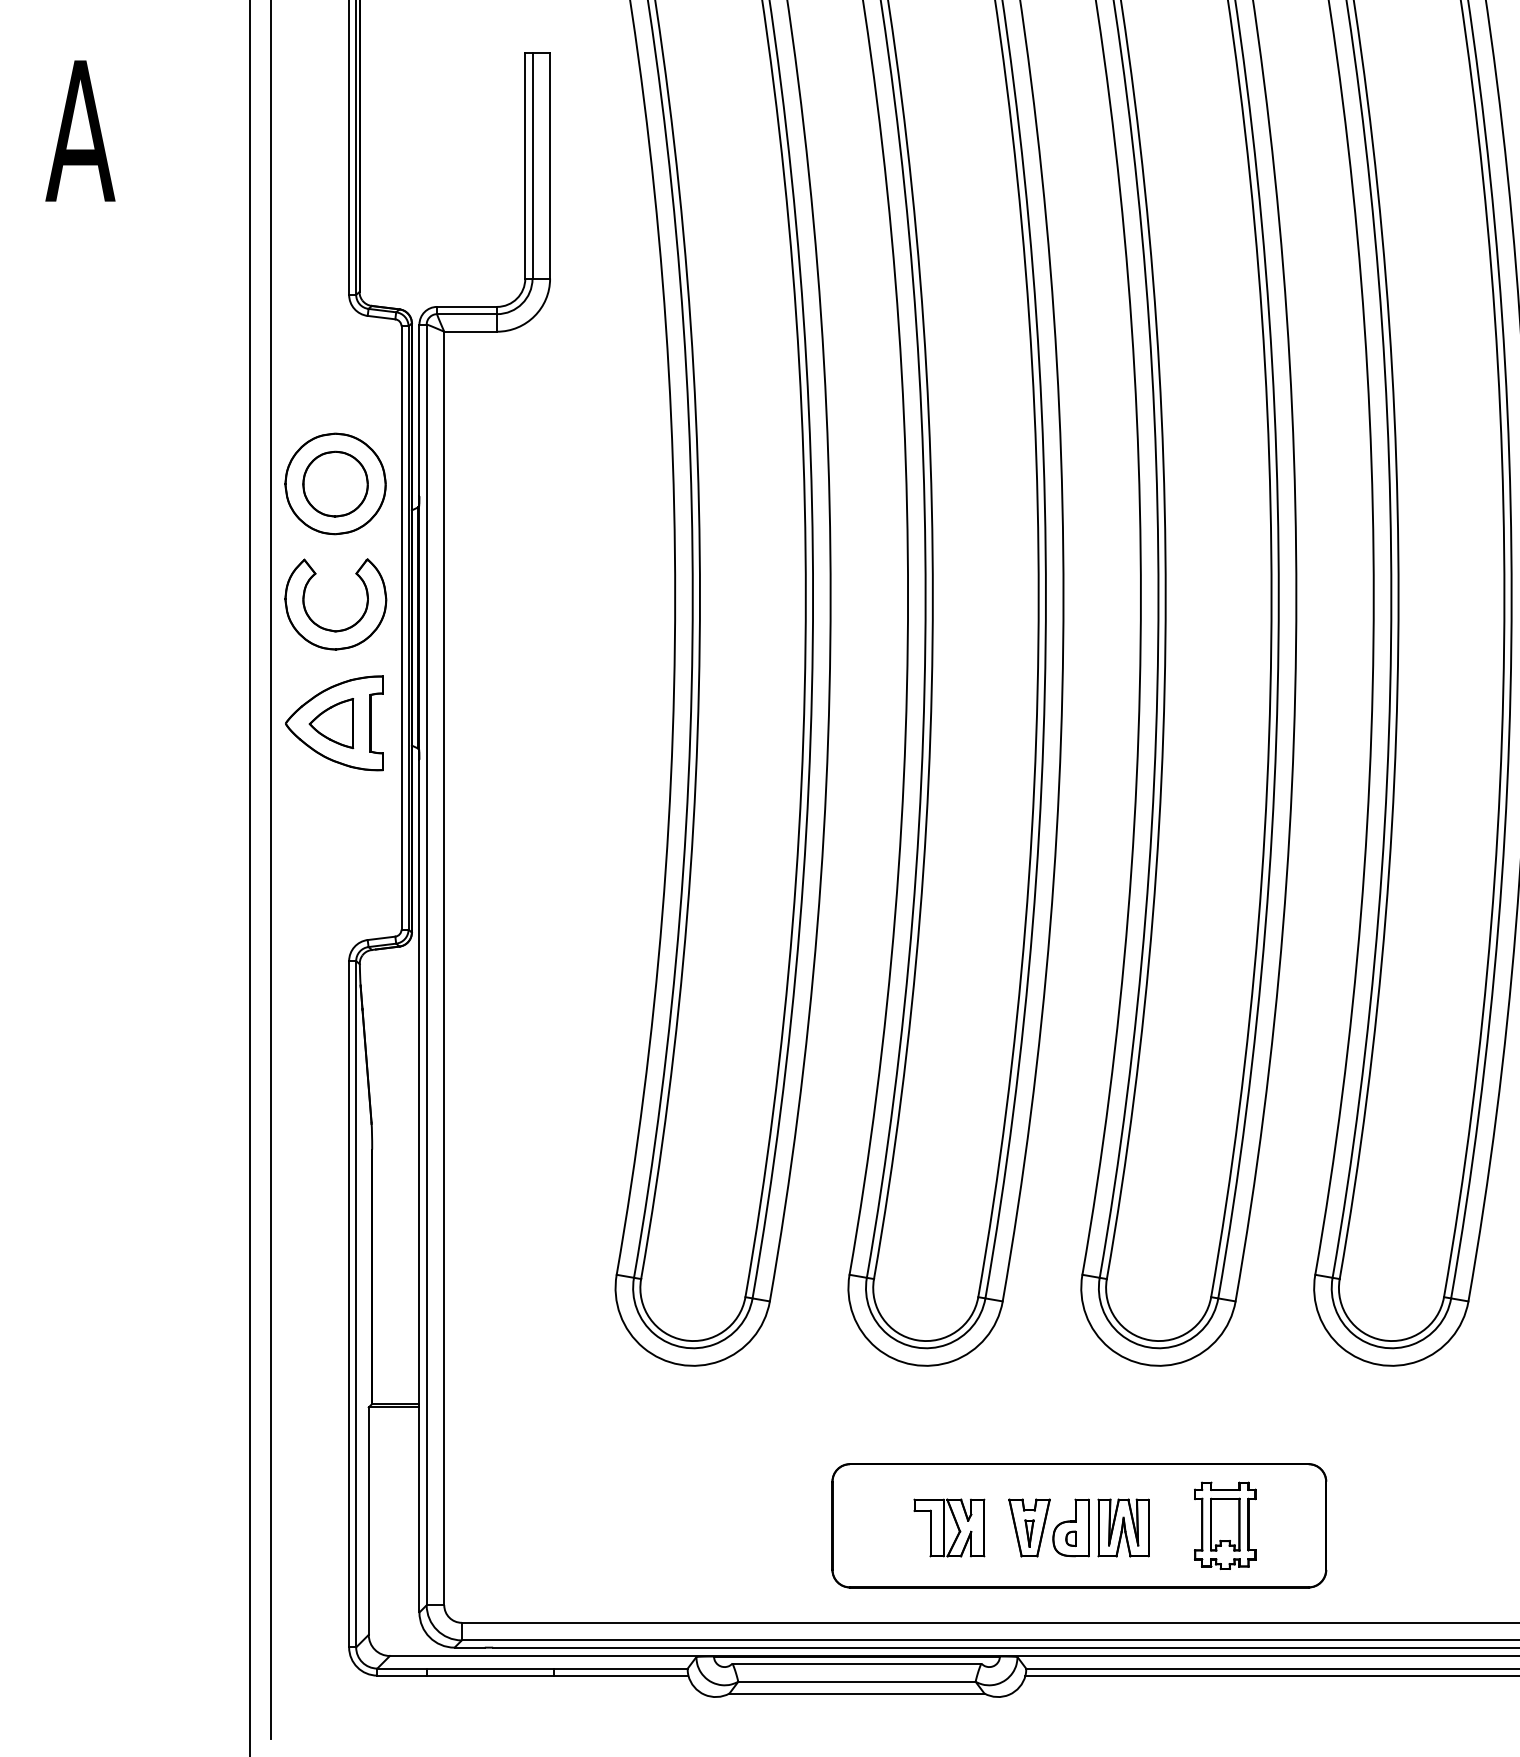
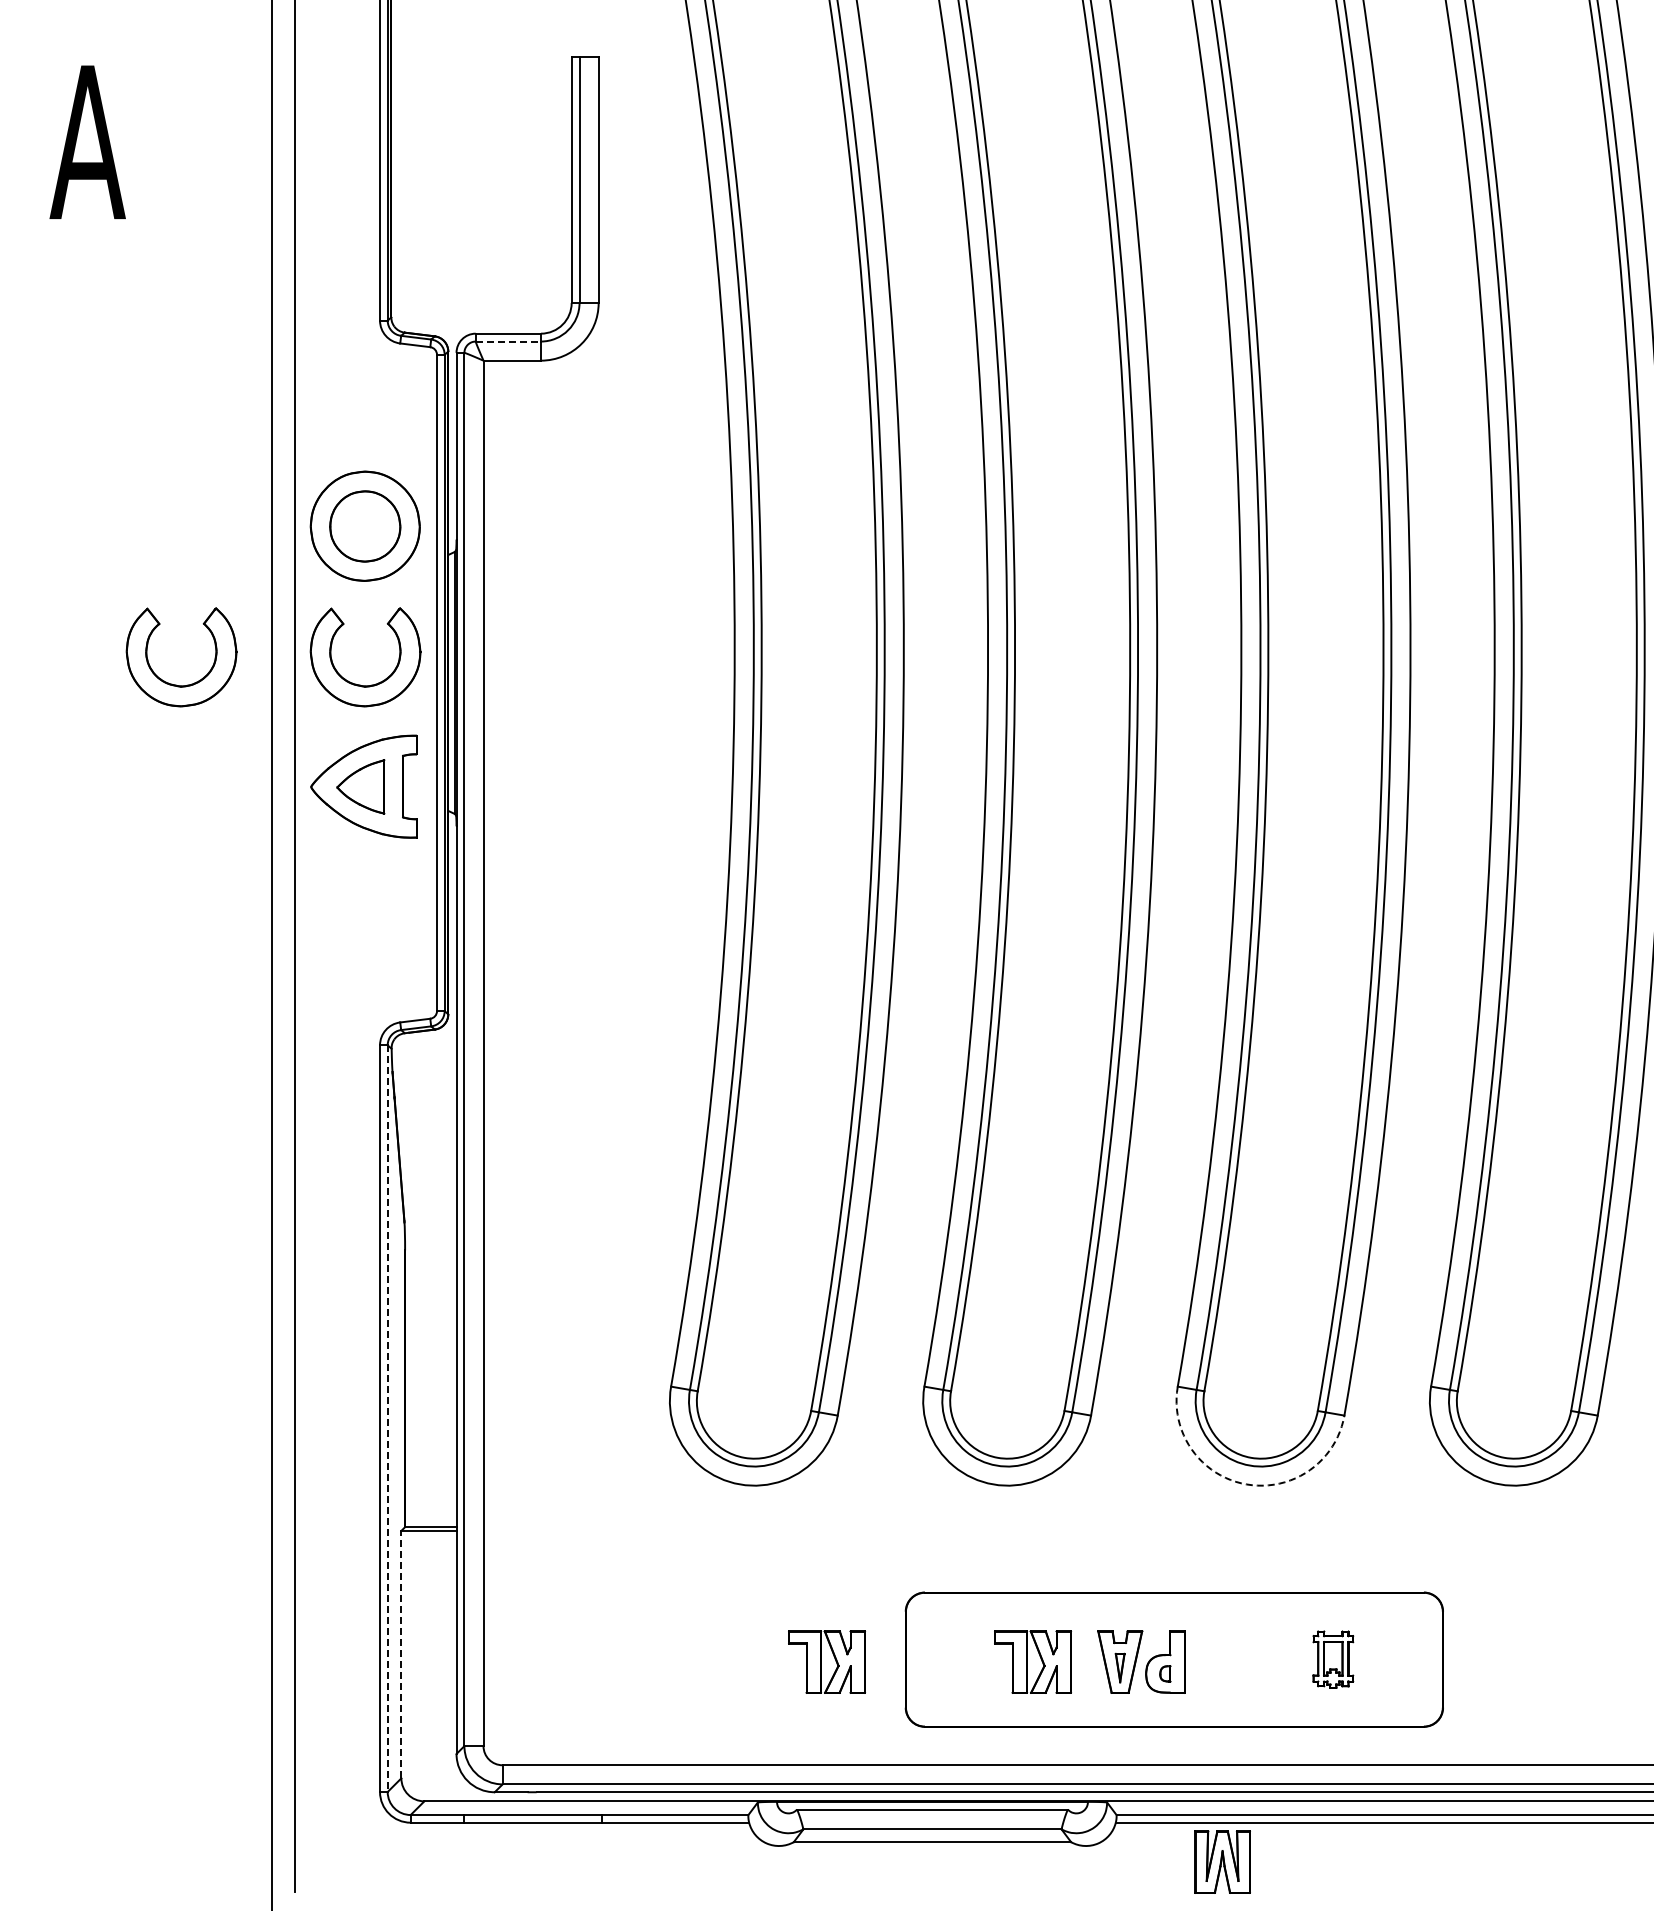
line: (467, 314) -> (508, 341), solid -> dashed
part: (162, 629) -> (176, 684), added
line: (356, 1305) -> (387, 1419), solid -> dashed
arc: (1145, 1364) -> (1246, 1484), solid -> dashed
line: (368, 1521) -> (401, 1654), solid -> dashed
part: (1225, 1525) -> (1333, 1659), size x0.6
part: (759, 1527) -> (826, 1661), added
part: (1123, 1527) -> (1222, 1861), moved

